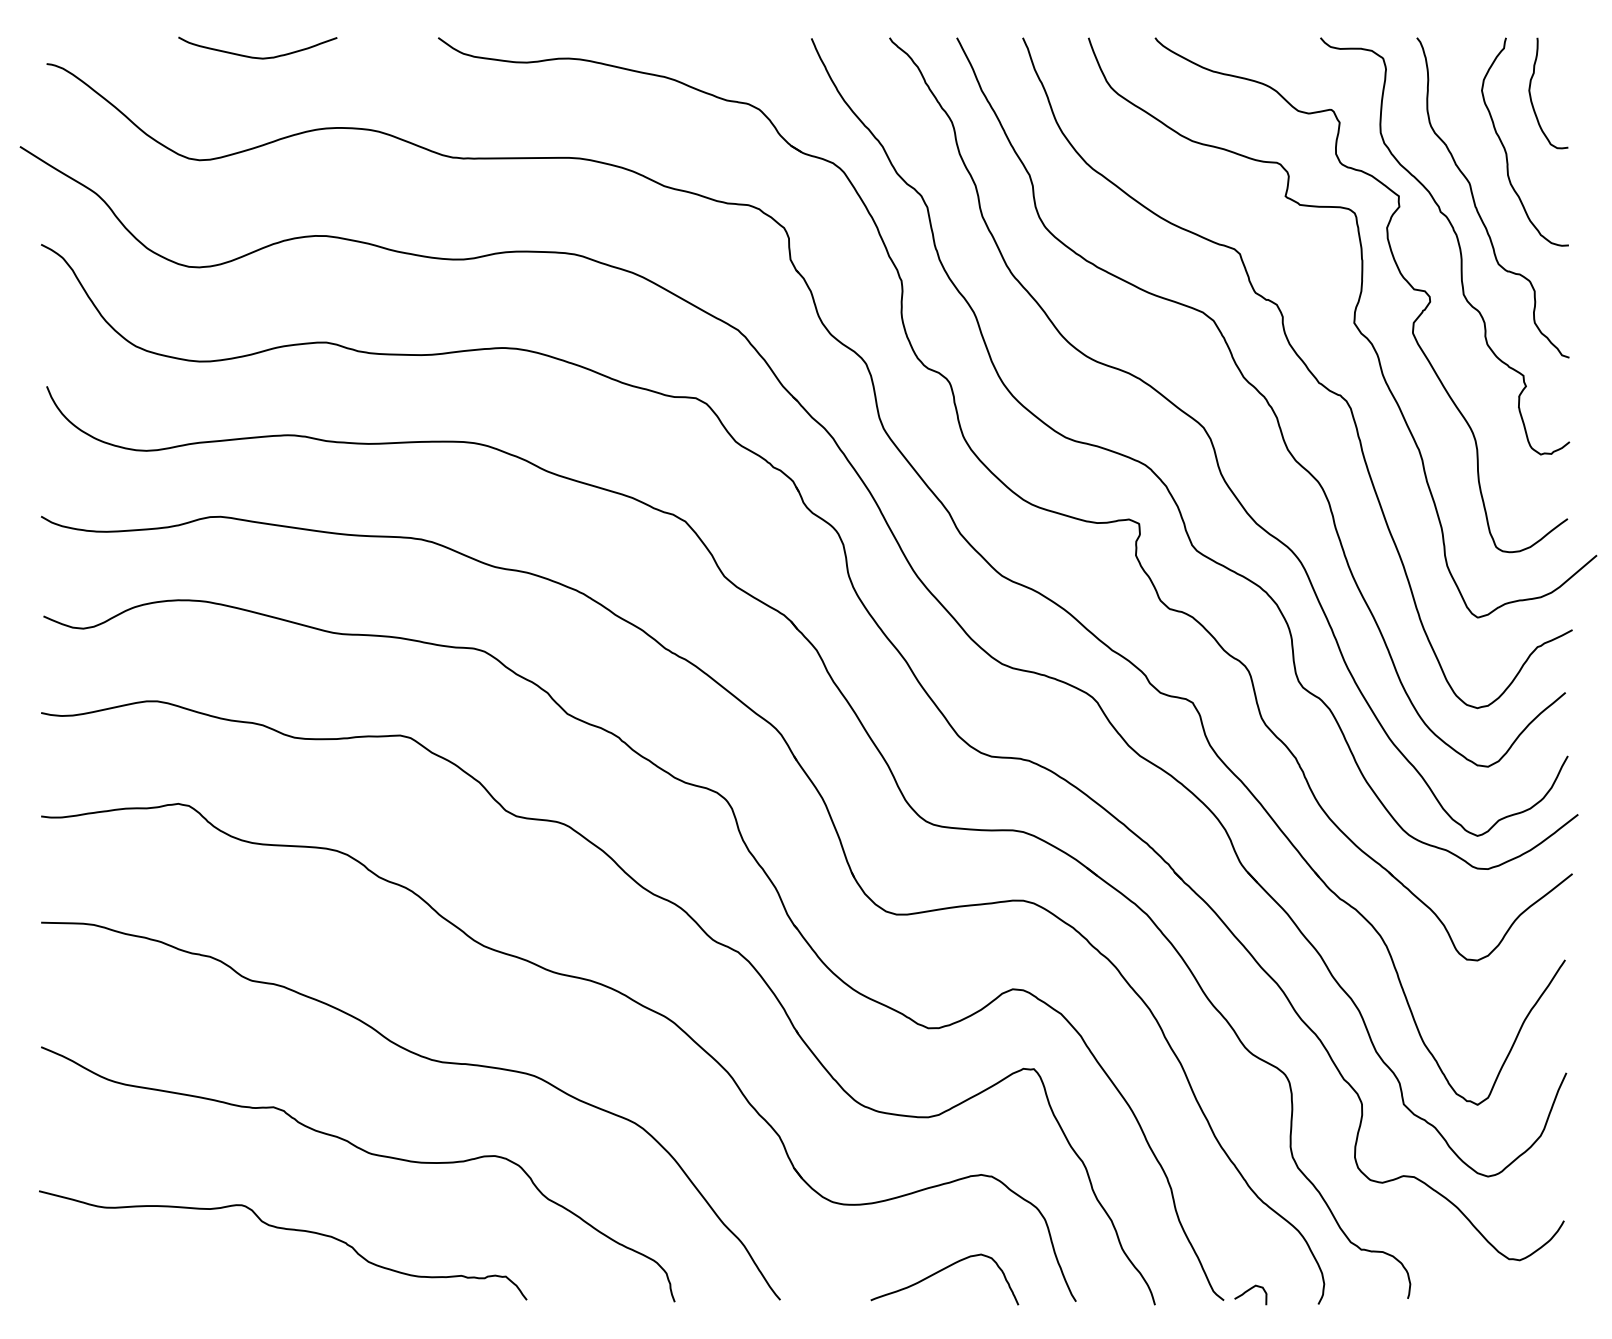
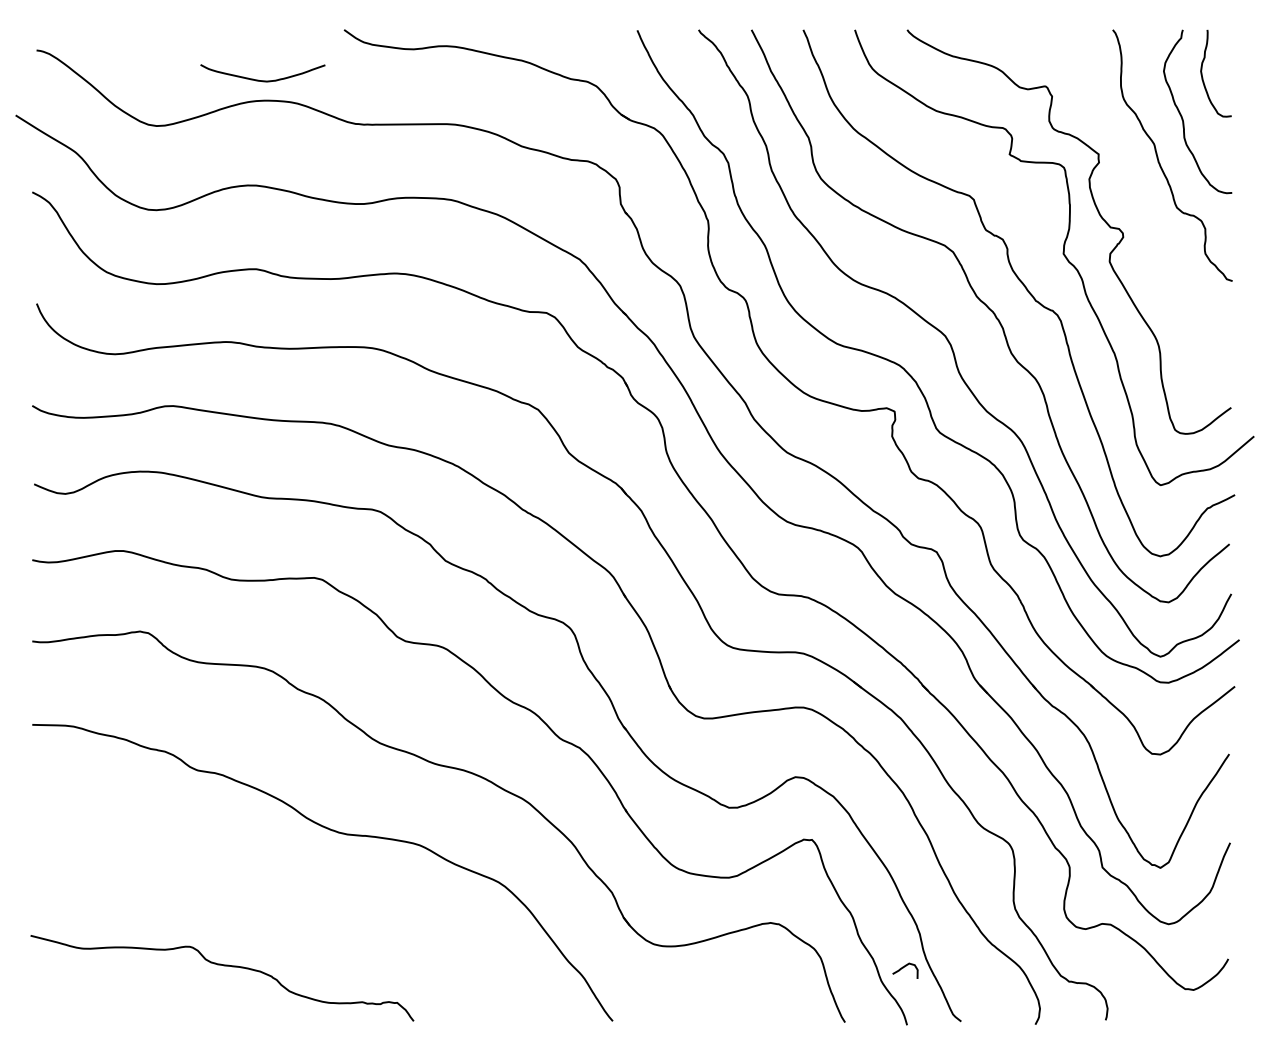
curve: (253, 56) -> (259, 79), moved
curve: (1457, 243) -> (1144, 191), removed
curve: (369, 1154) -> (290, 906), removed
curve: (941, 1271) -> (739, 998), removed
curve: (1248, 1291) -> (903, 968), moved

